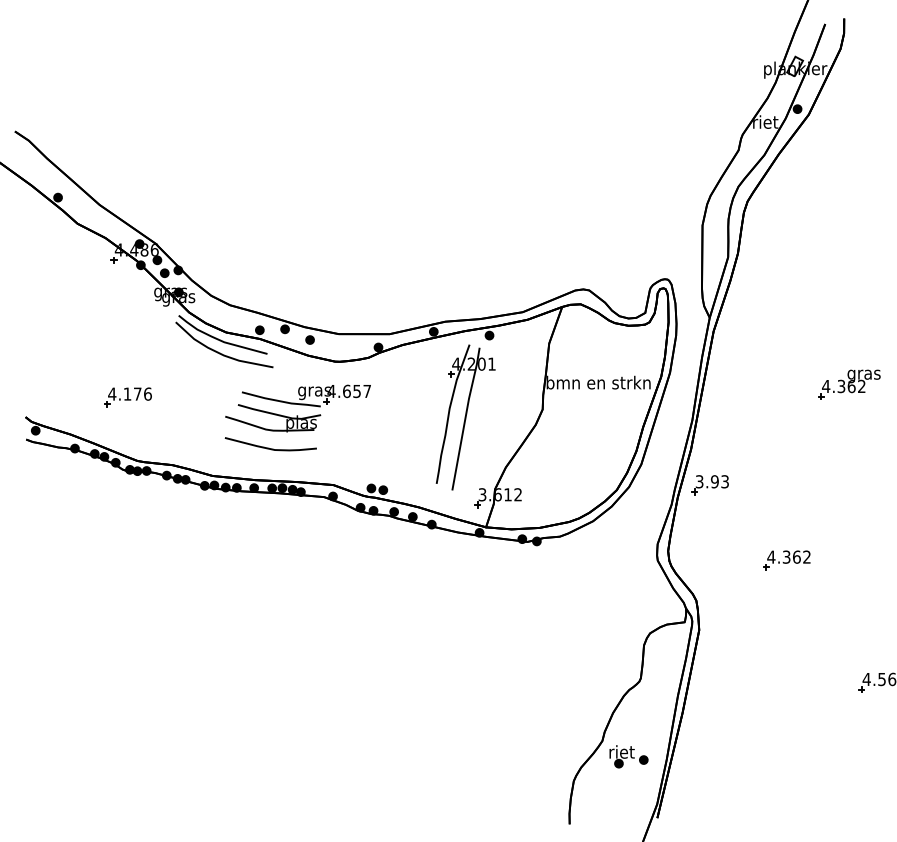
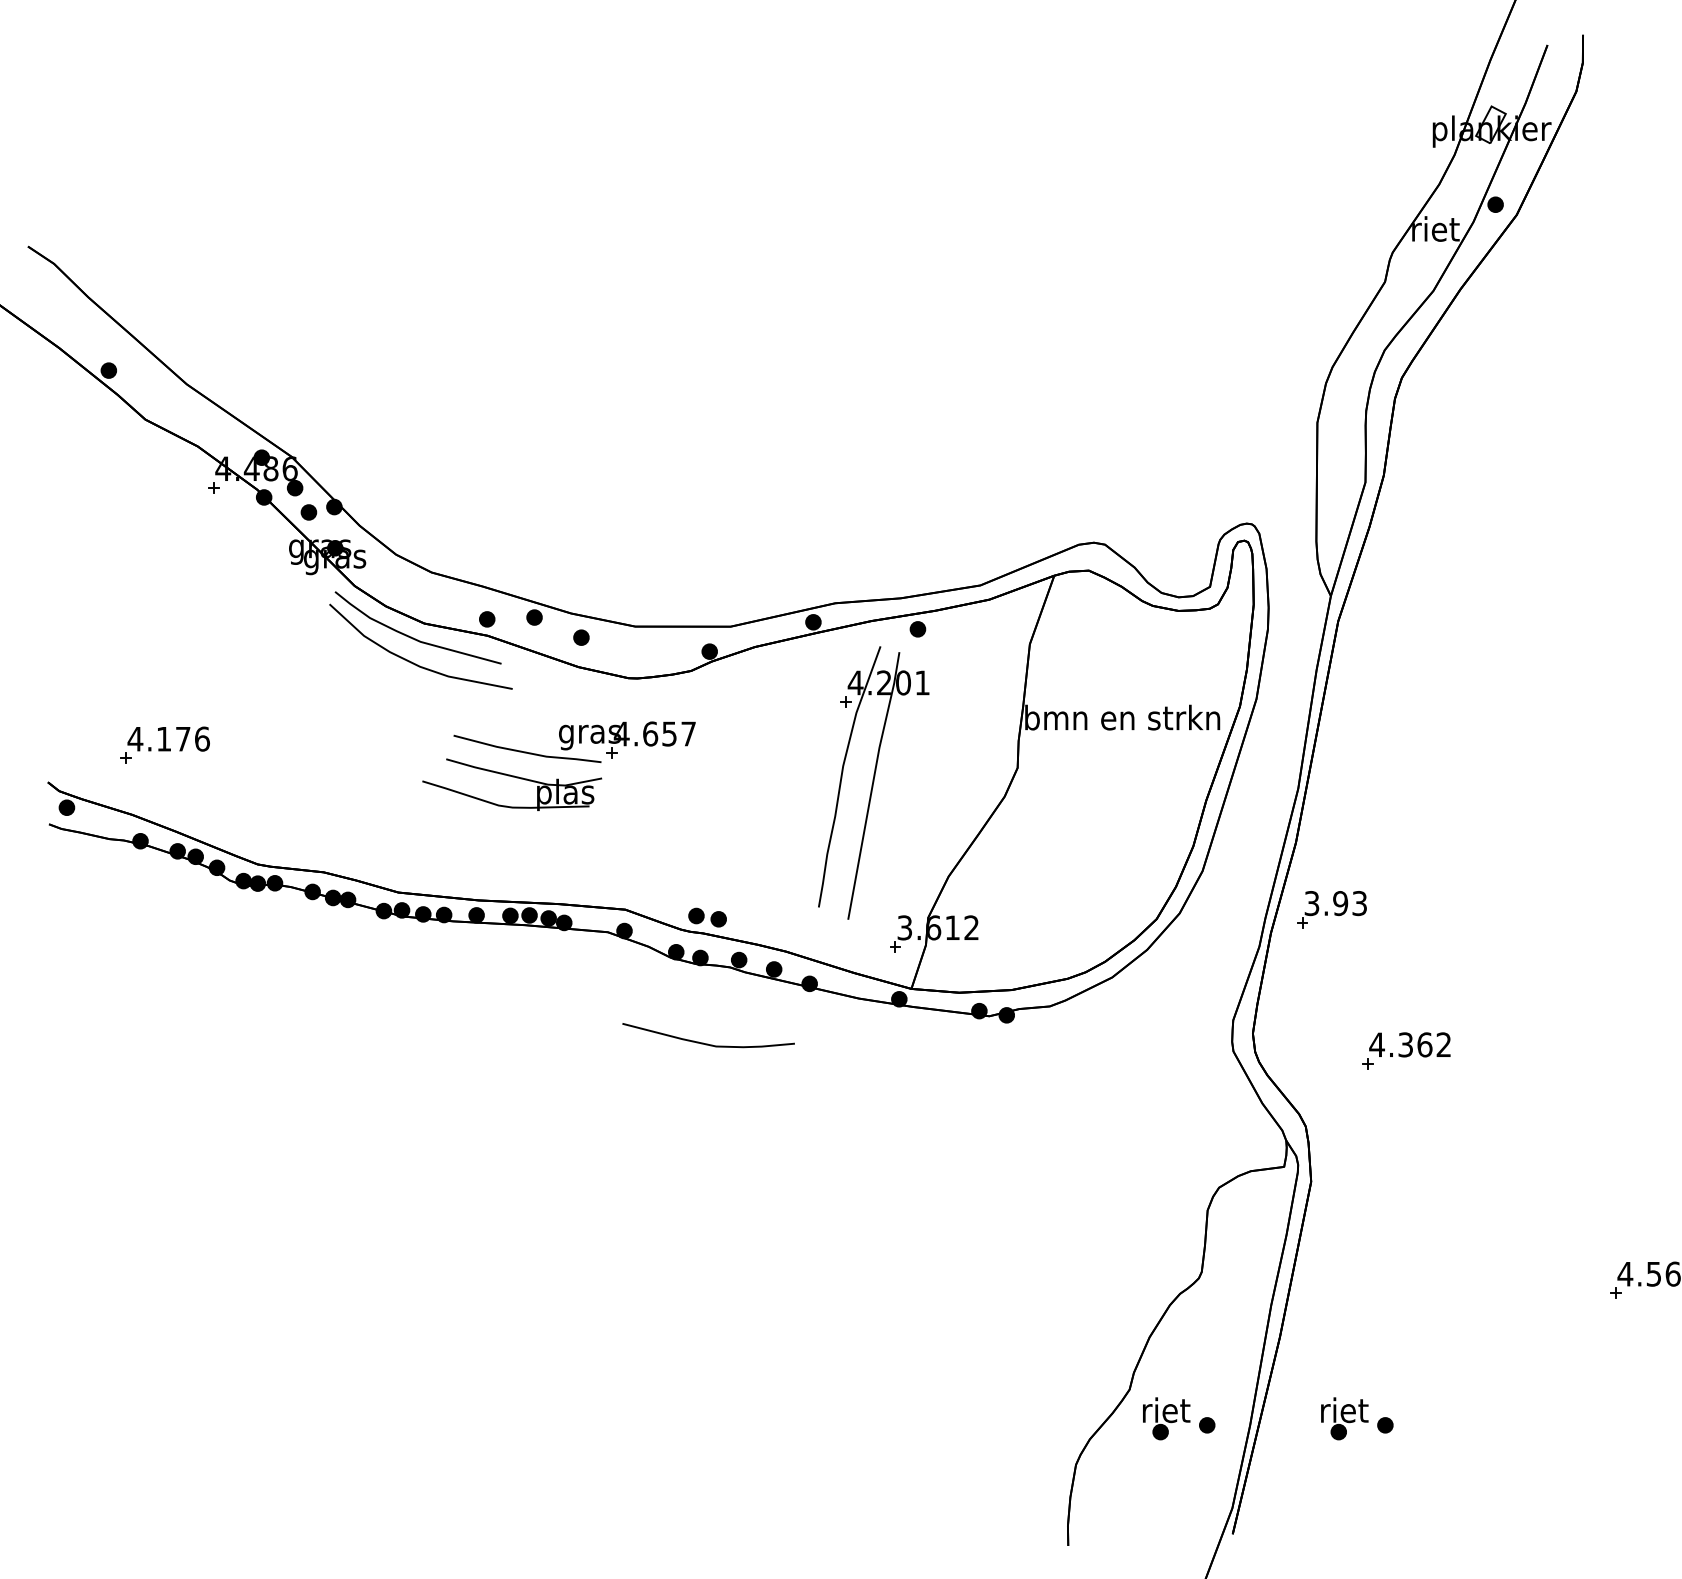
part: (849, 384) -> (1592, 721), removed
part: (127, 397) -> (164, 745), moved
curve: (269, 447) -> (705, 1041), moved
part: (786, 560) -> (1405, 1051), moved
part: (723, 756) -> (1356, 1418), added

